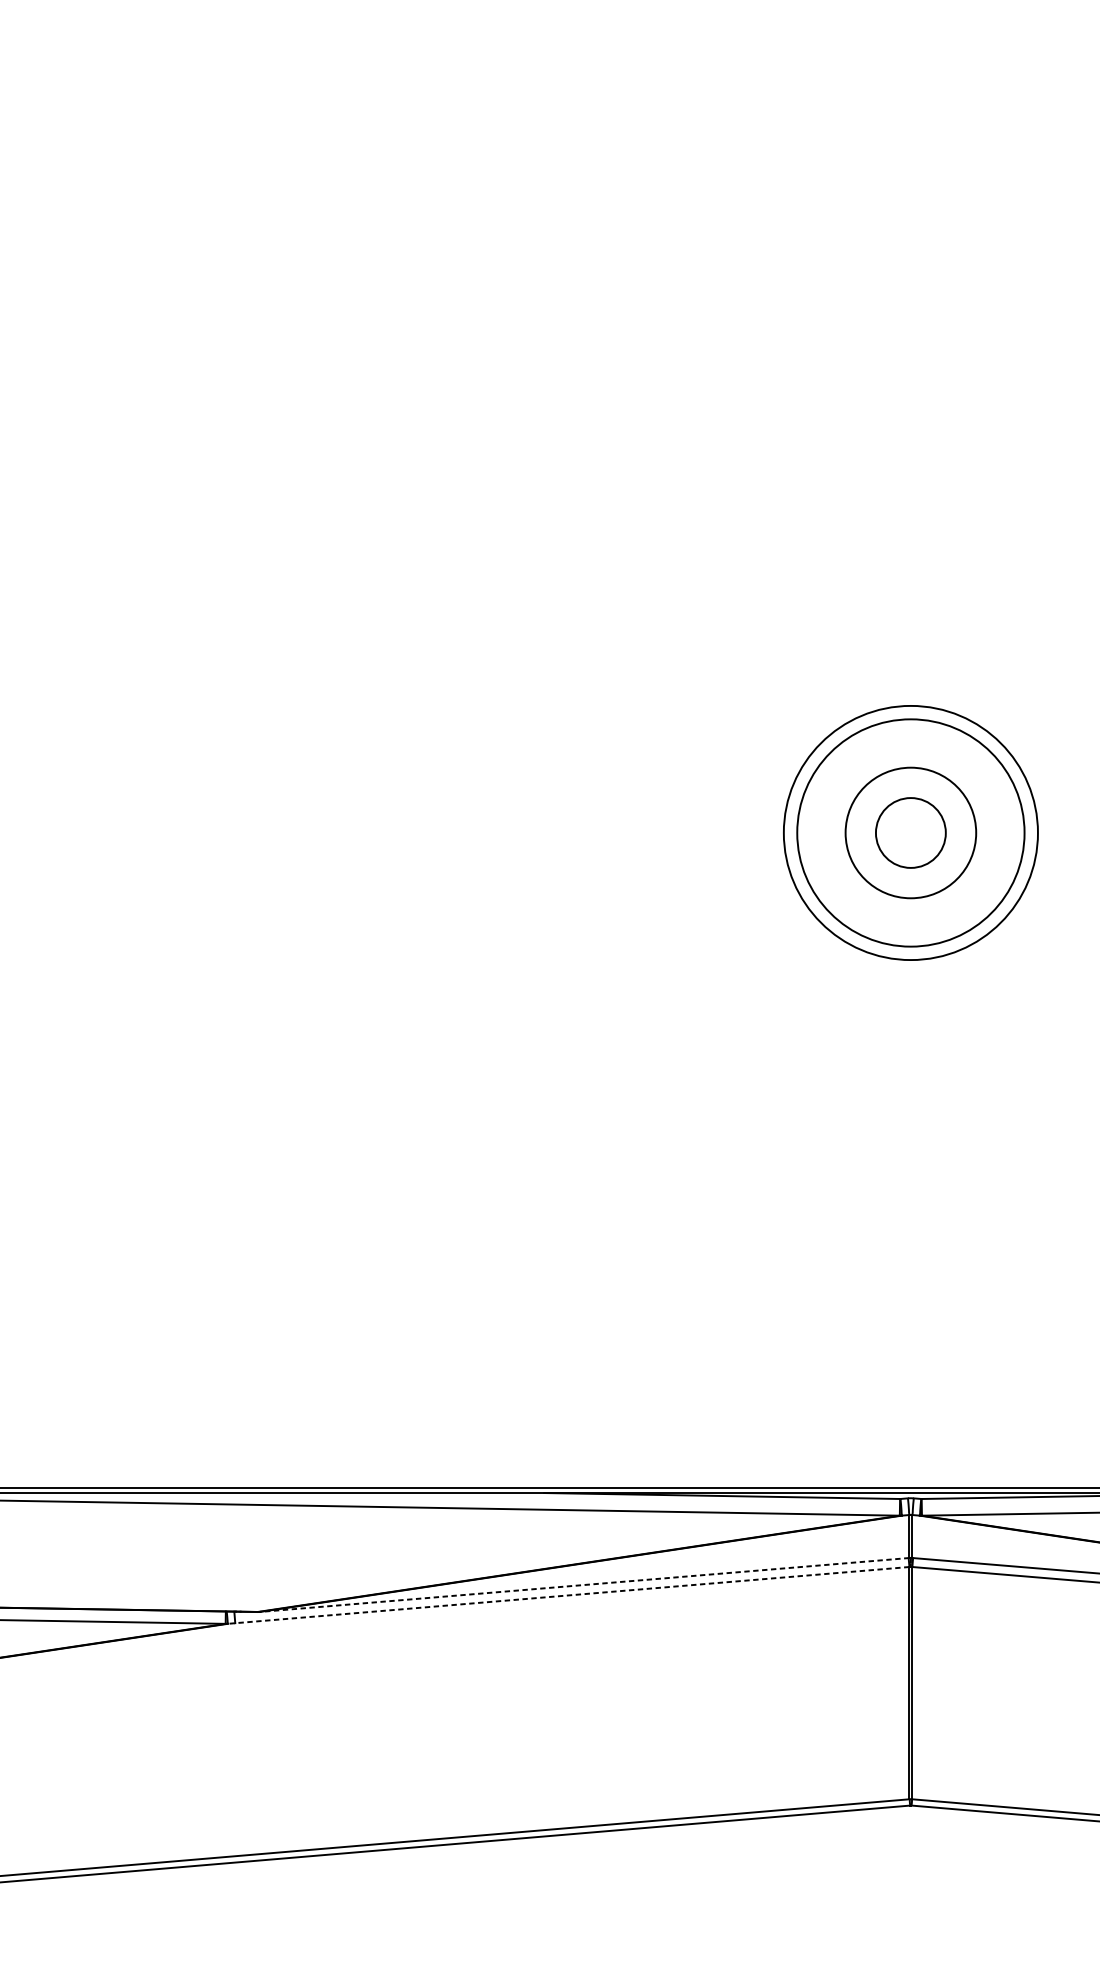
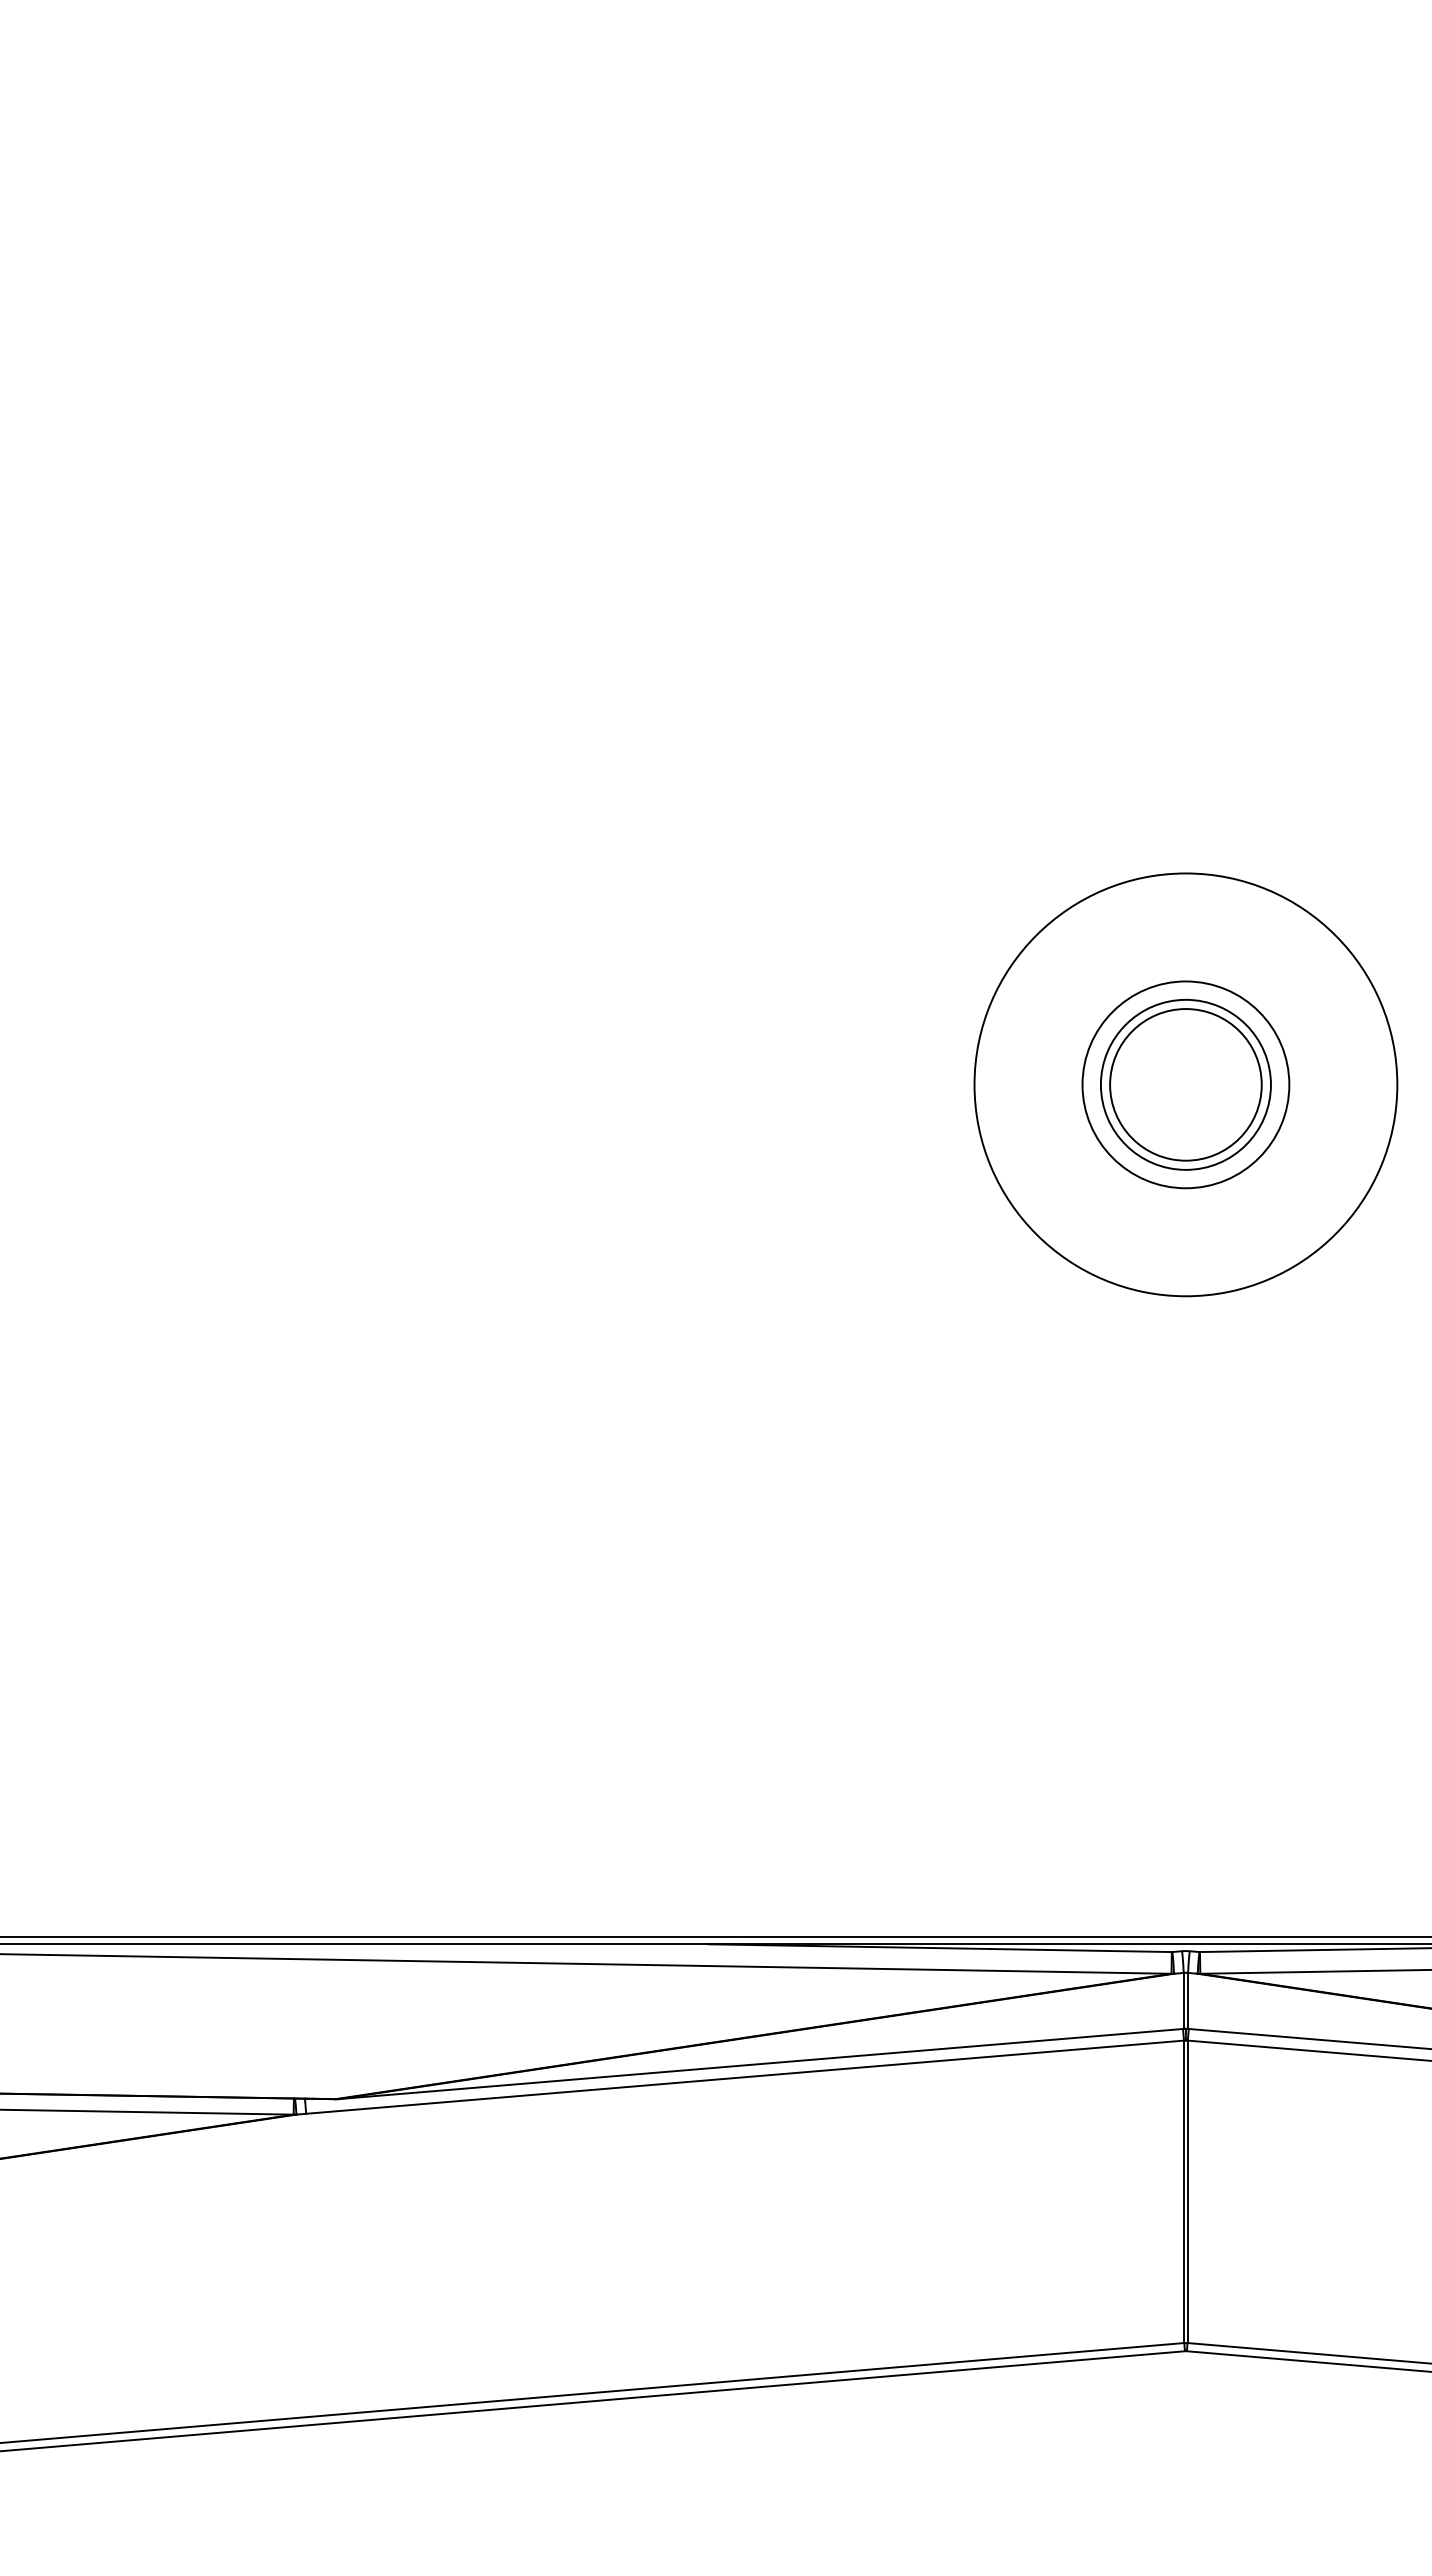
circle: (910, 832) -> (1185, 1084), size x0.62
circle: (910, 832) -> (1185, 1084), size x1.43
circle: (910, 832) -> (1185, 1084), size x1.67
line: (584, 1585) -> (760, 2064), dashed -> solid
line: (568, 1595) -> (739, 2077), dashed -> solid

